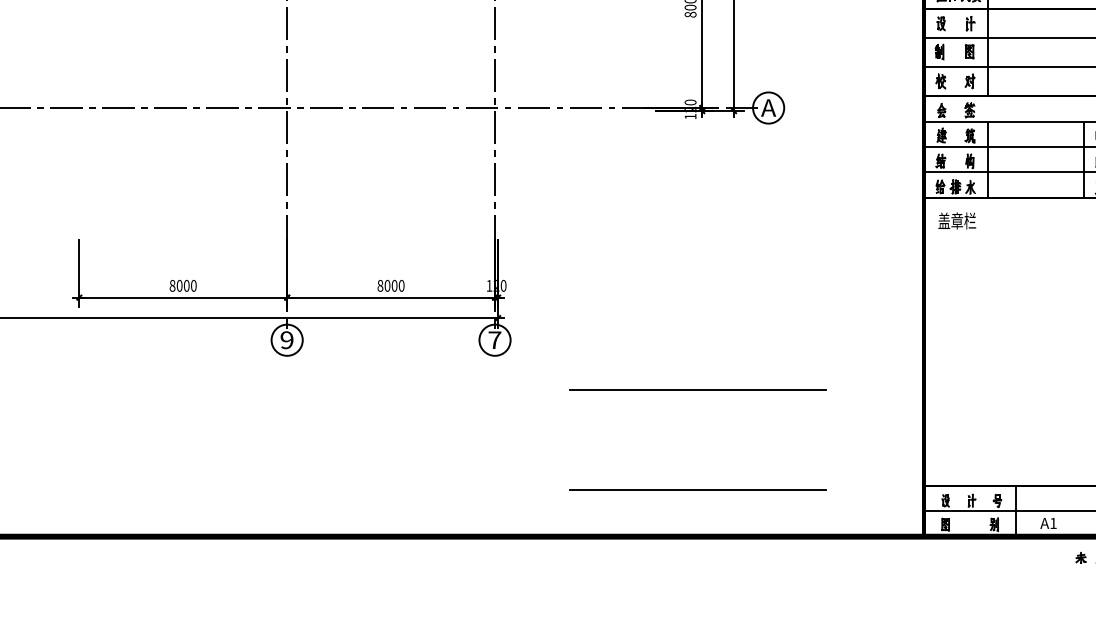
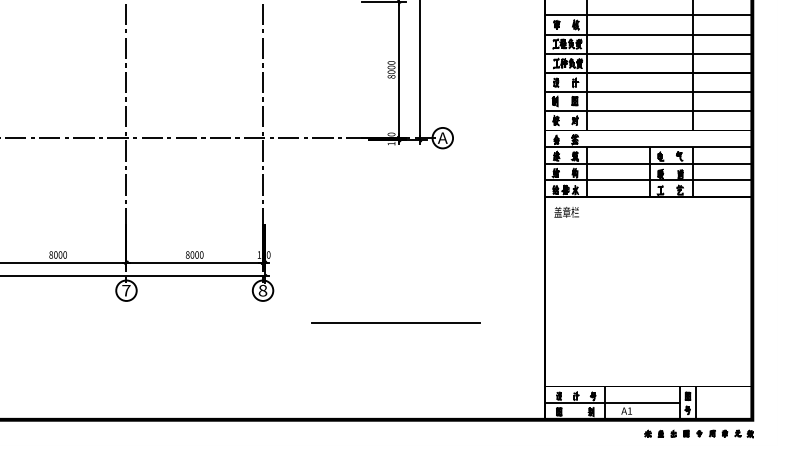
text: (287, 339) -> (126, 290), 9 -> 7
text: (494, 339) -> (262, 290), 7 -> 8
line: (696, 489) -> (395, 388), removed

